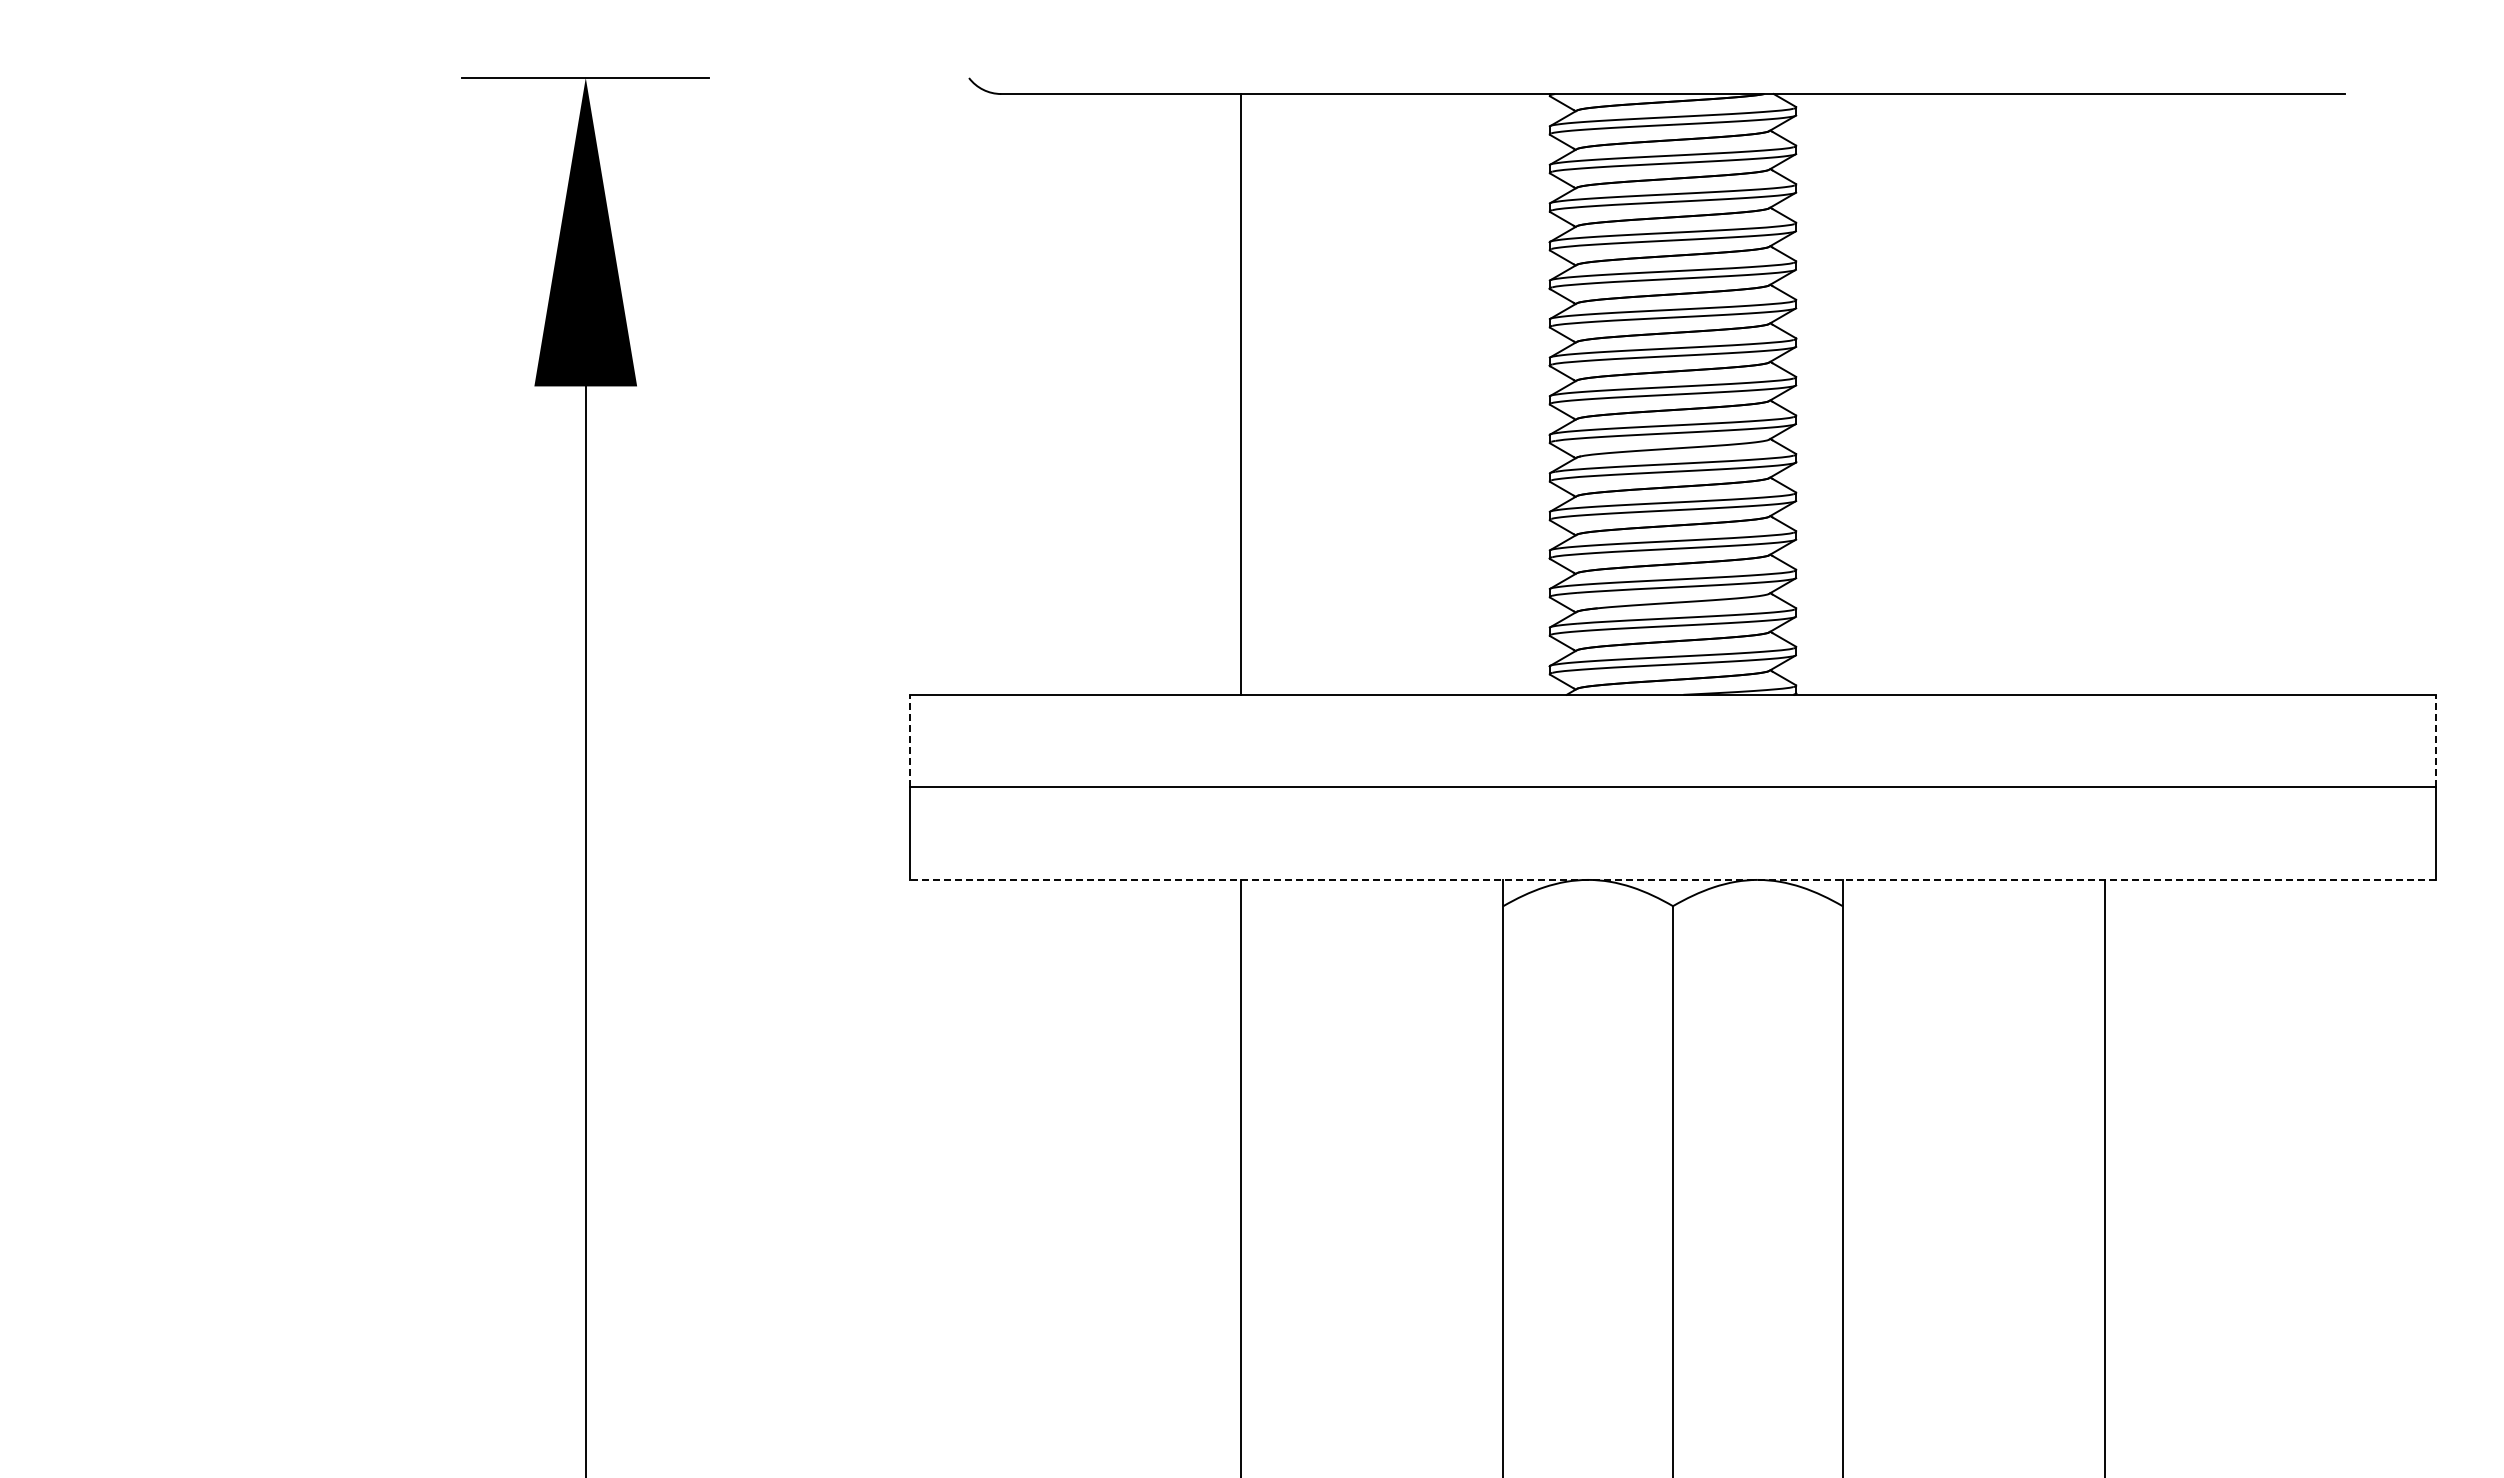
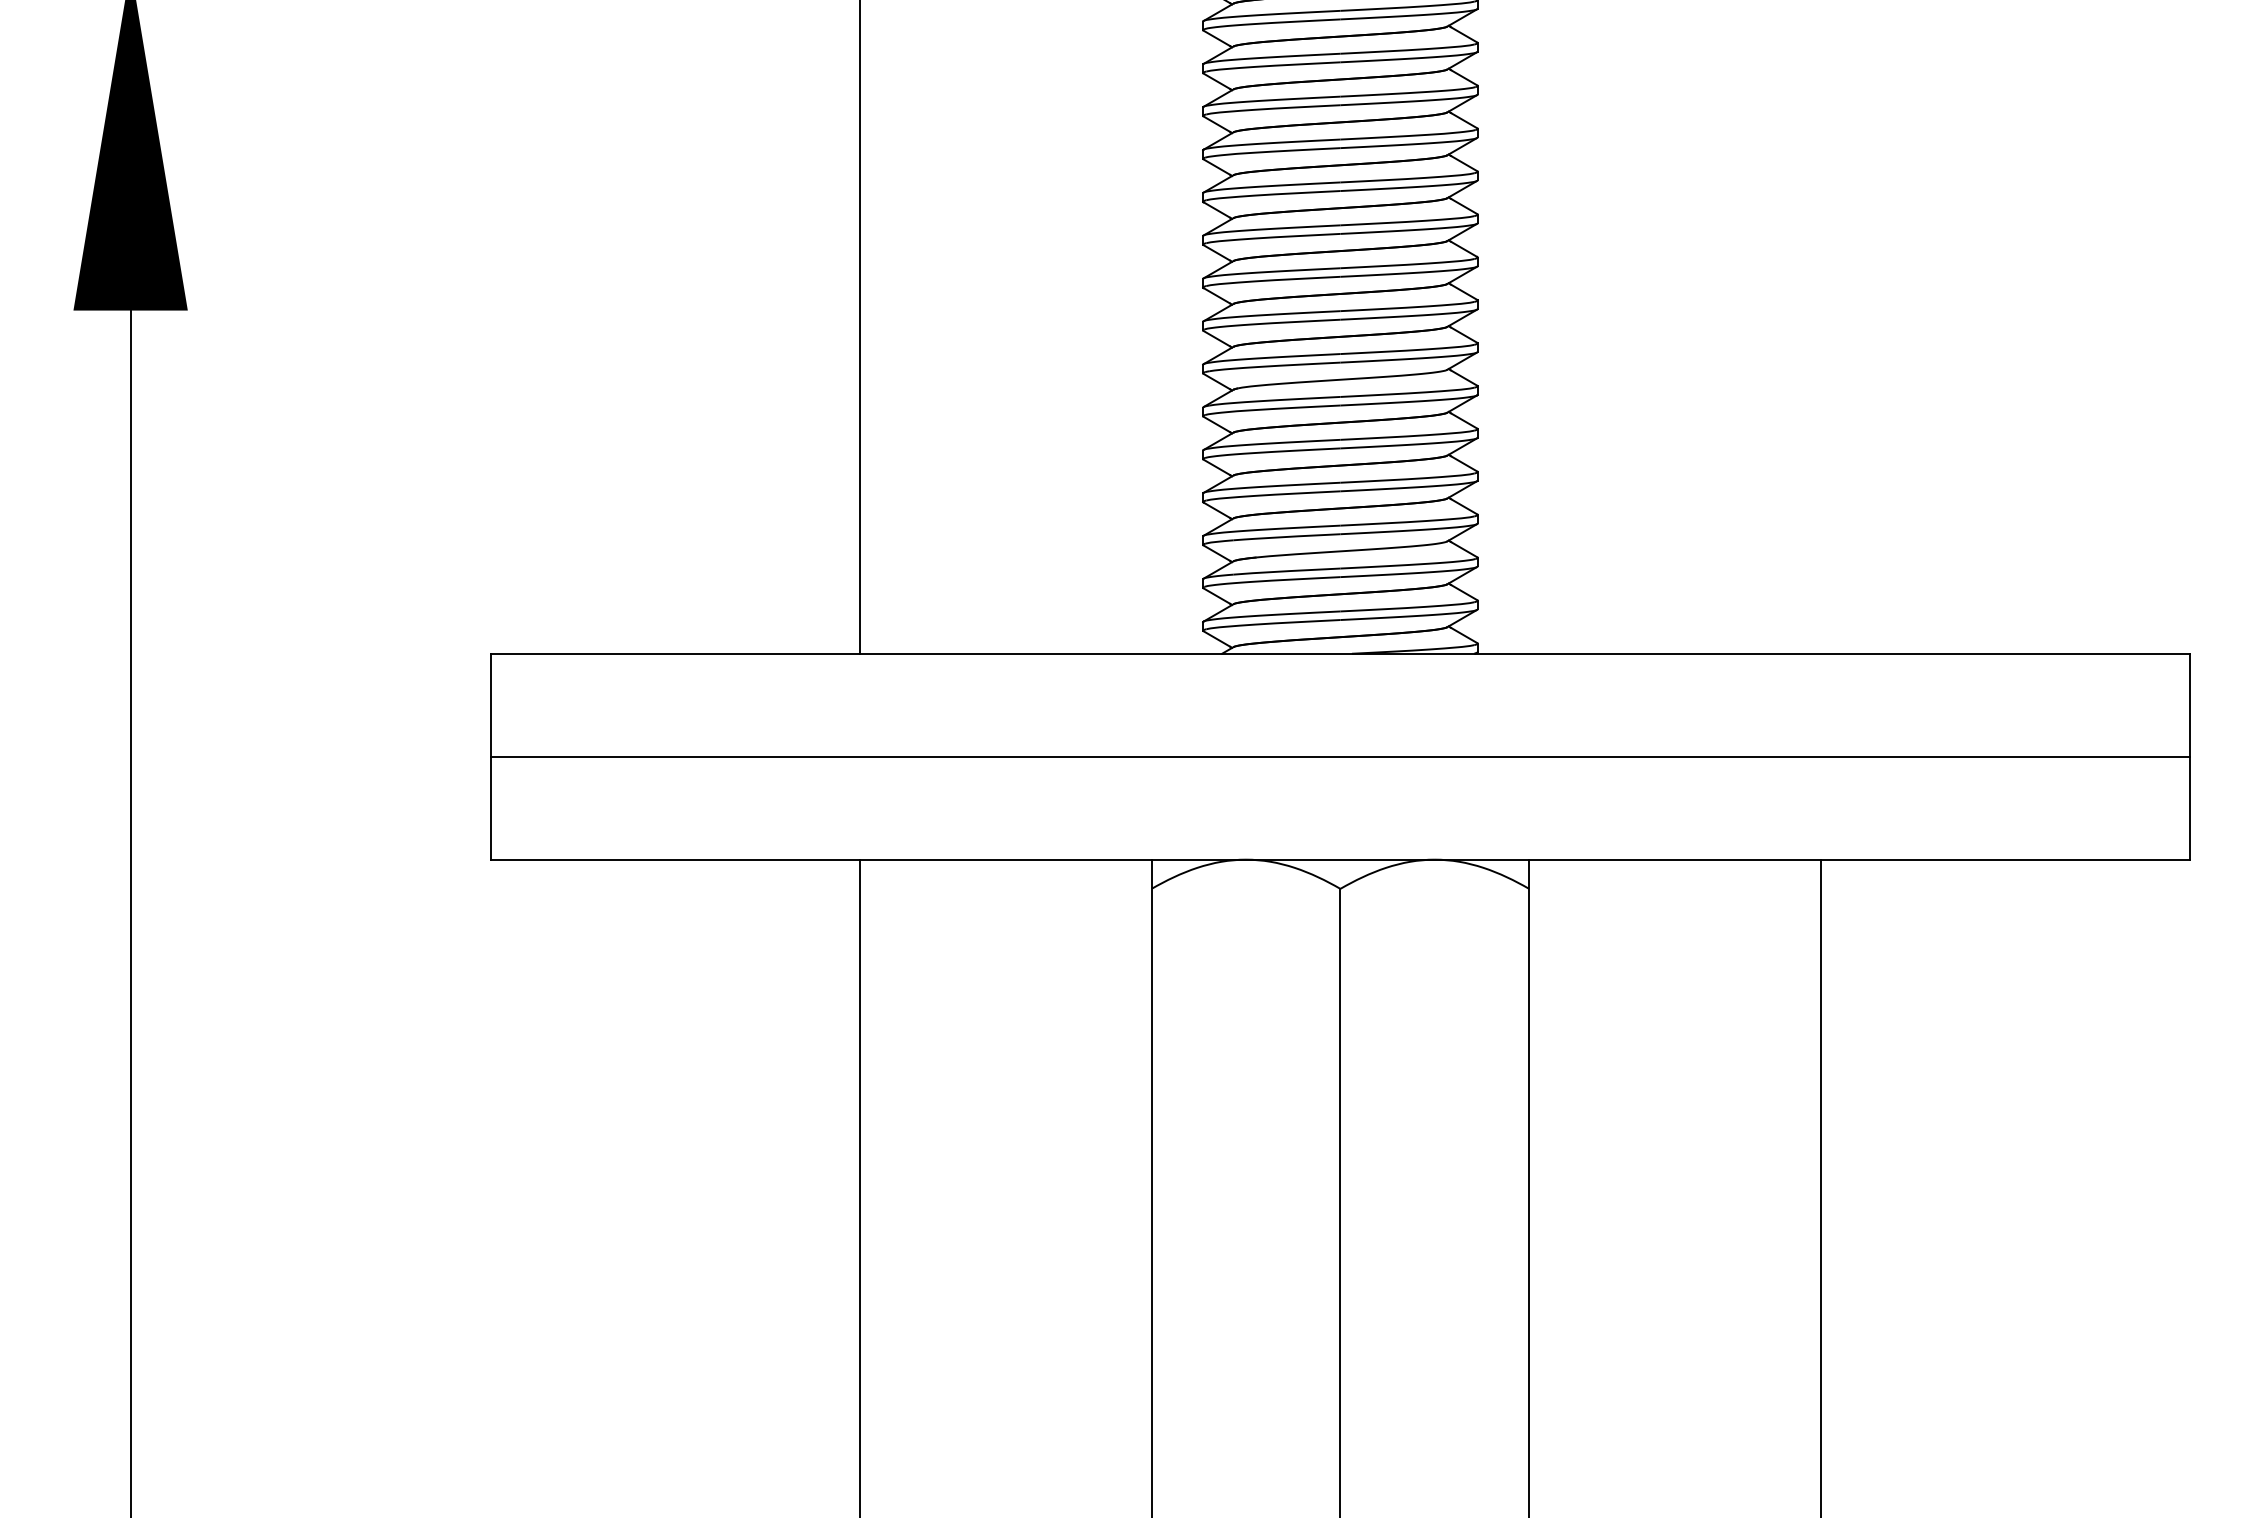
line: (909, 740) -> (490, 704), dashed -> solid
line: (2436, 740) -> (2189, 704), dashed -> solid
line: (1672, 879) -> (1339, 859), dashed -> solid

